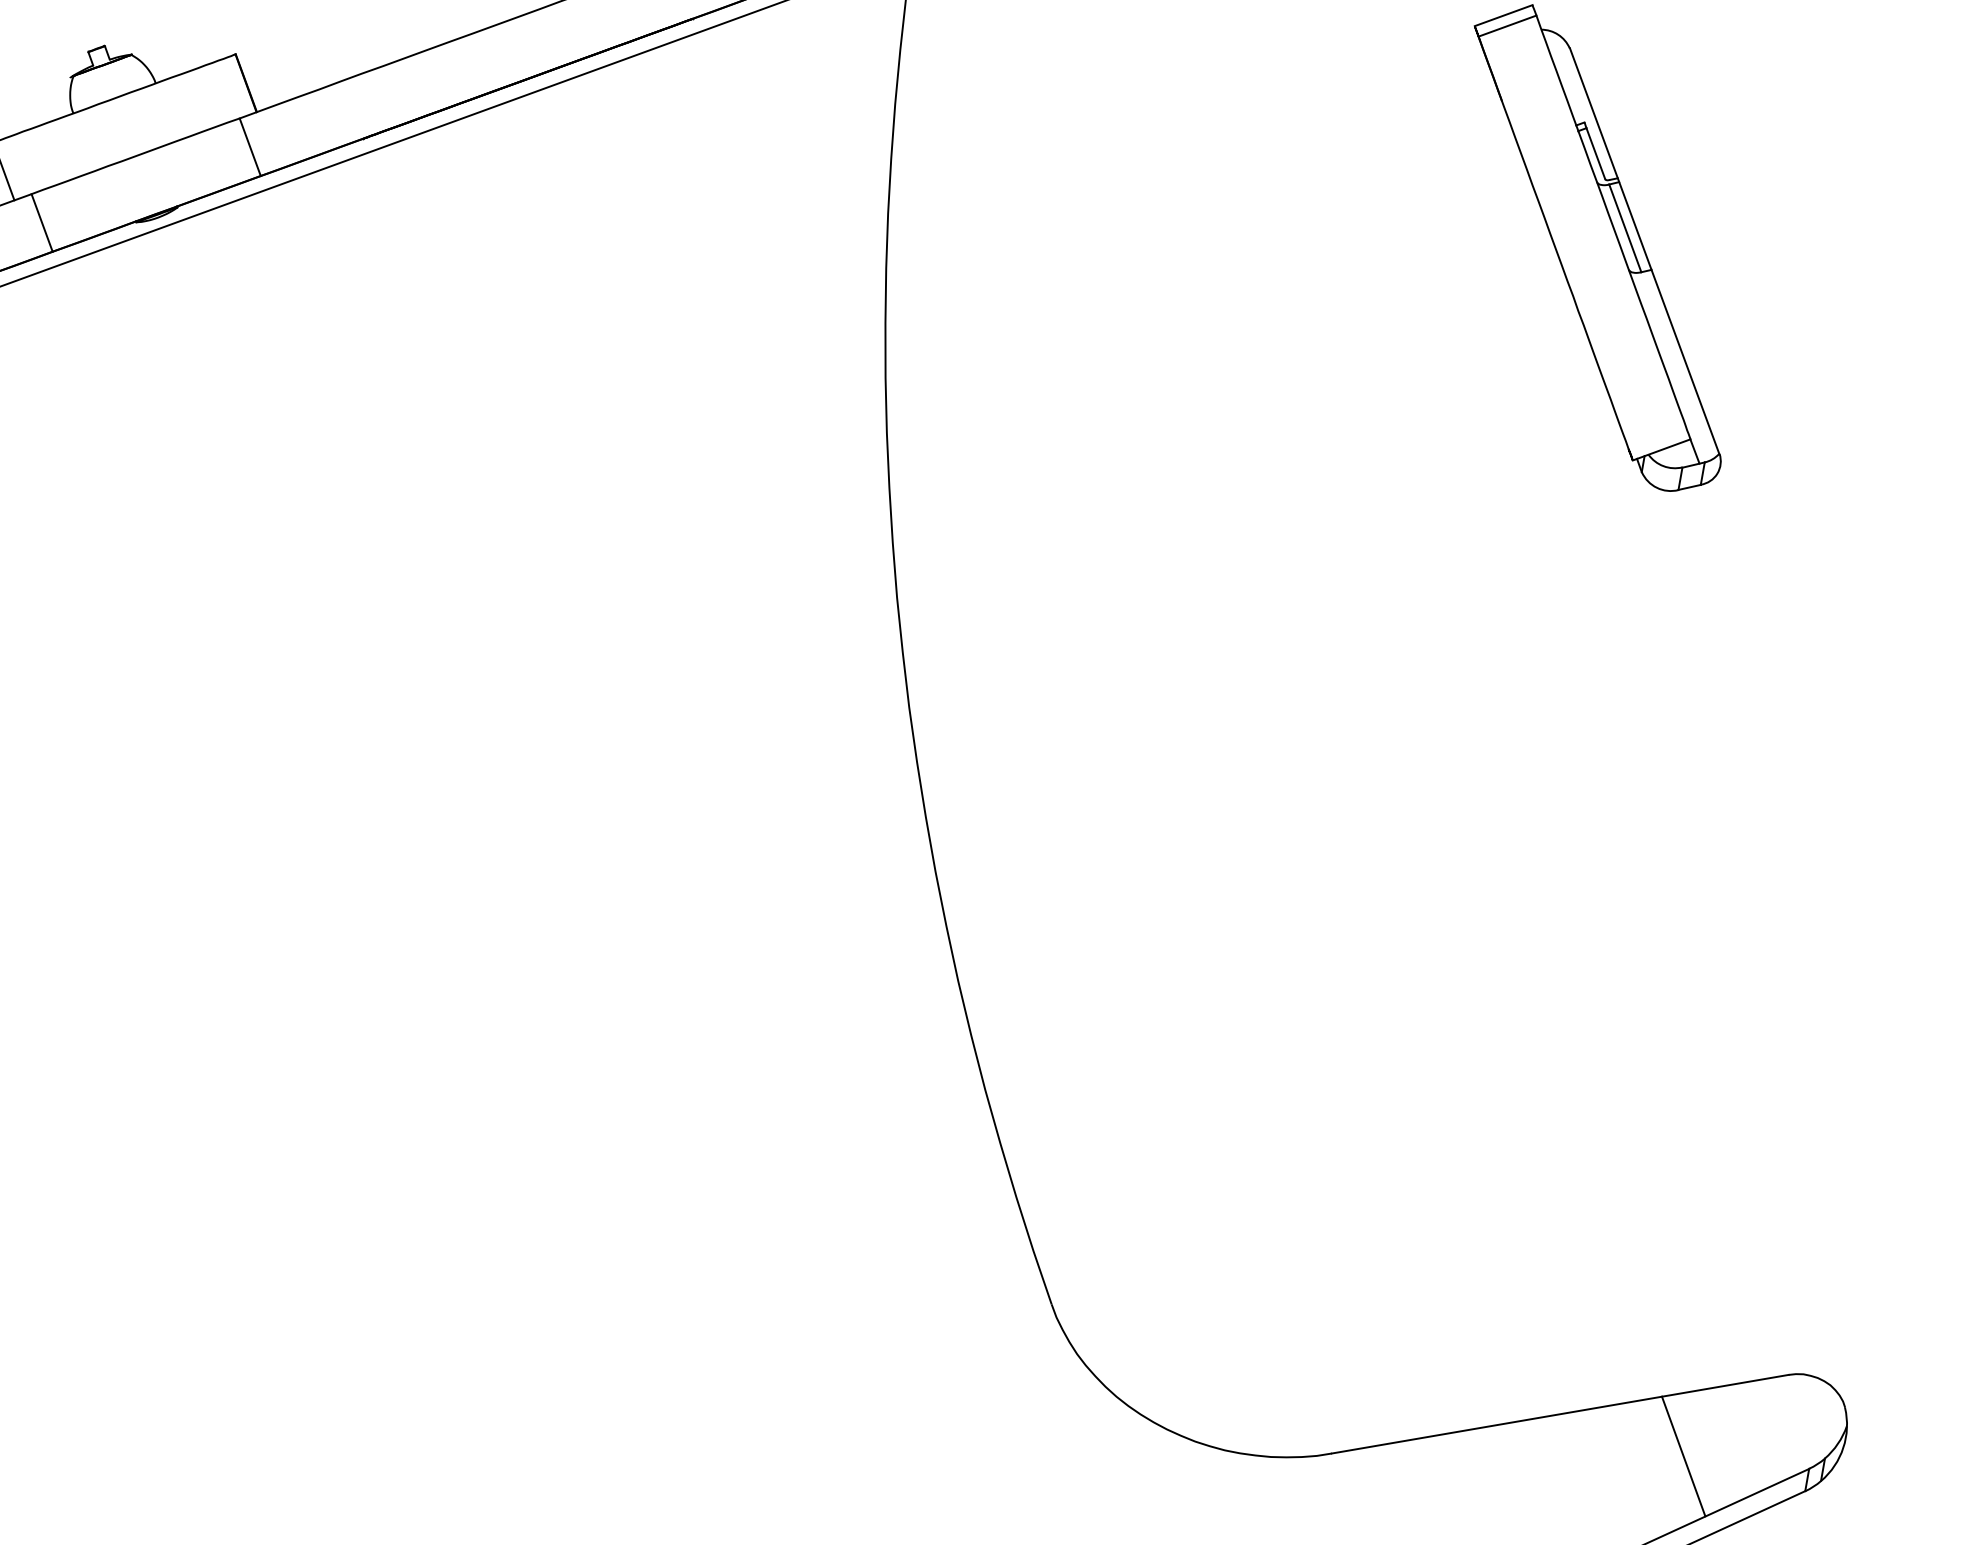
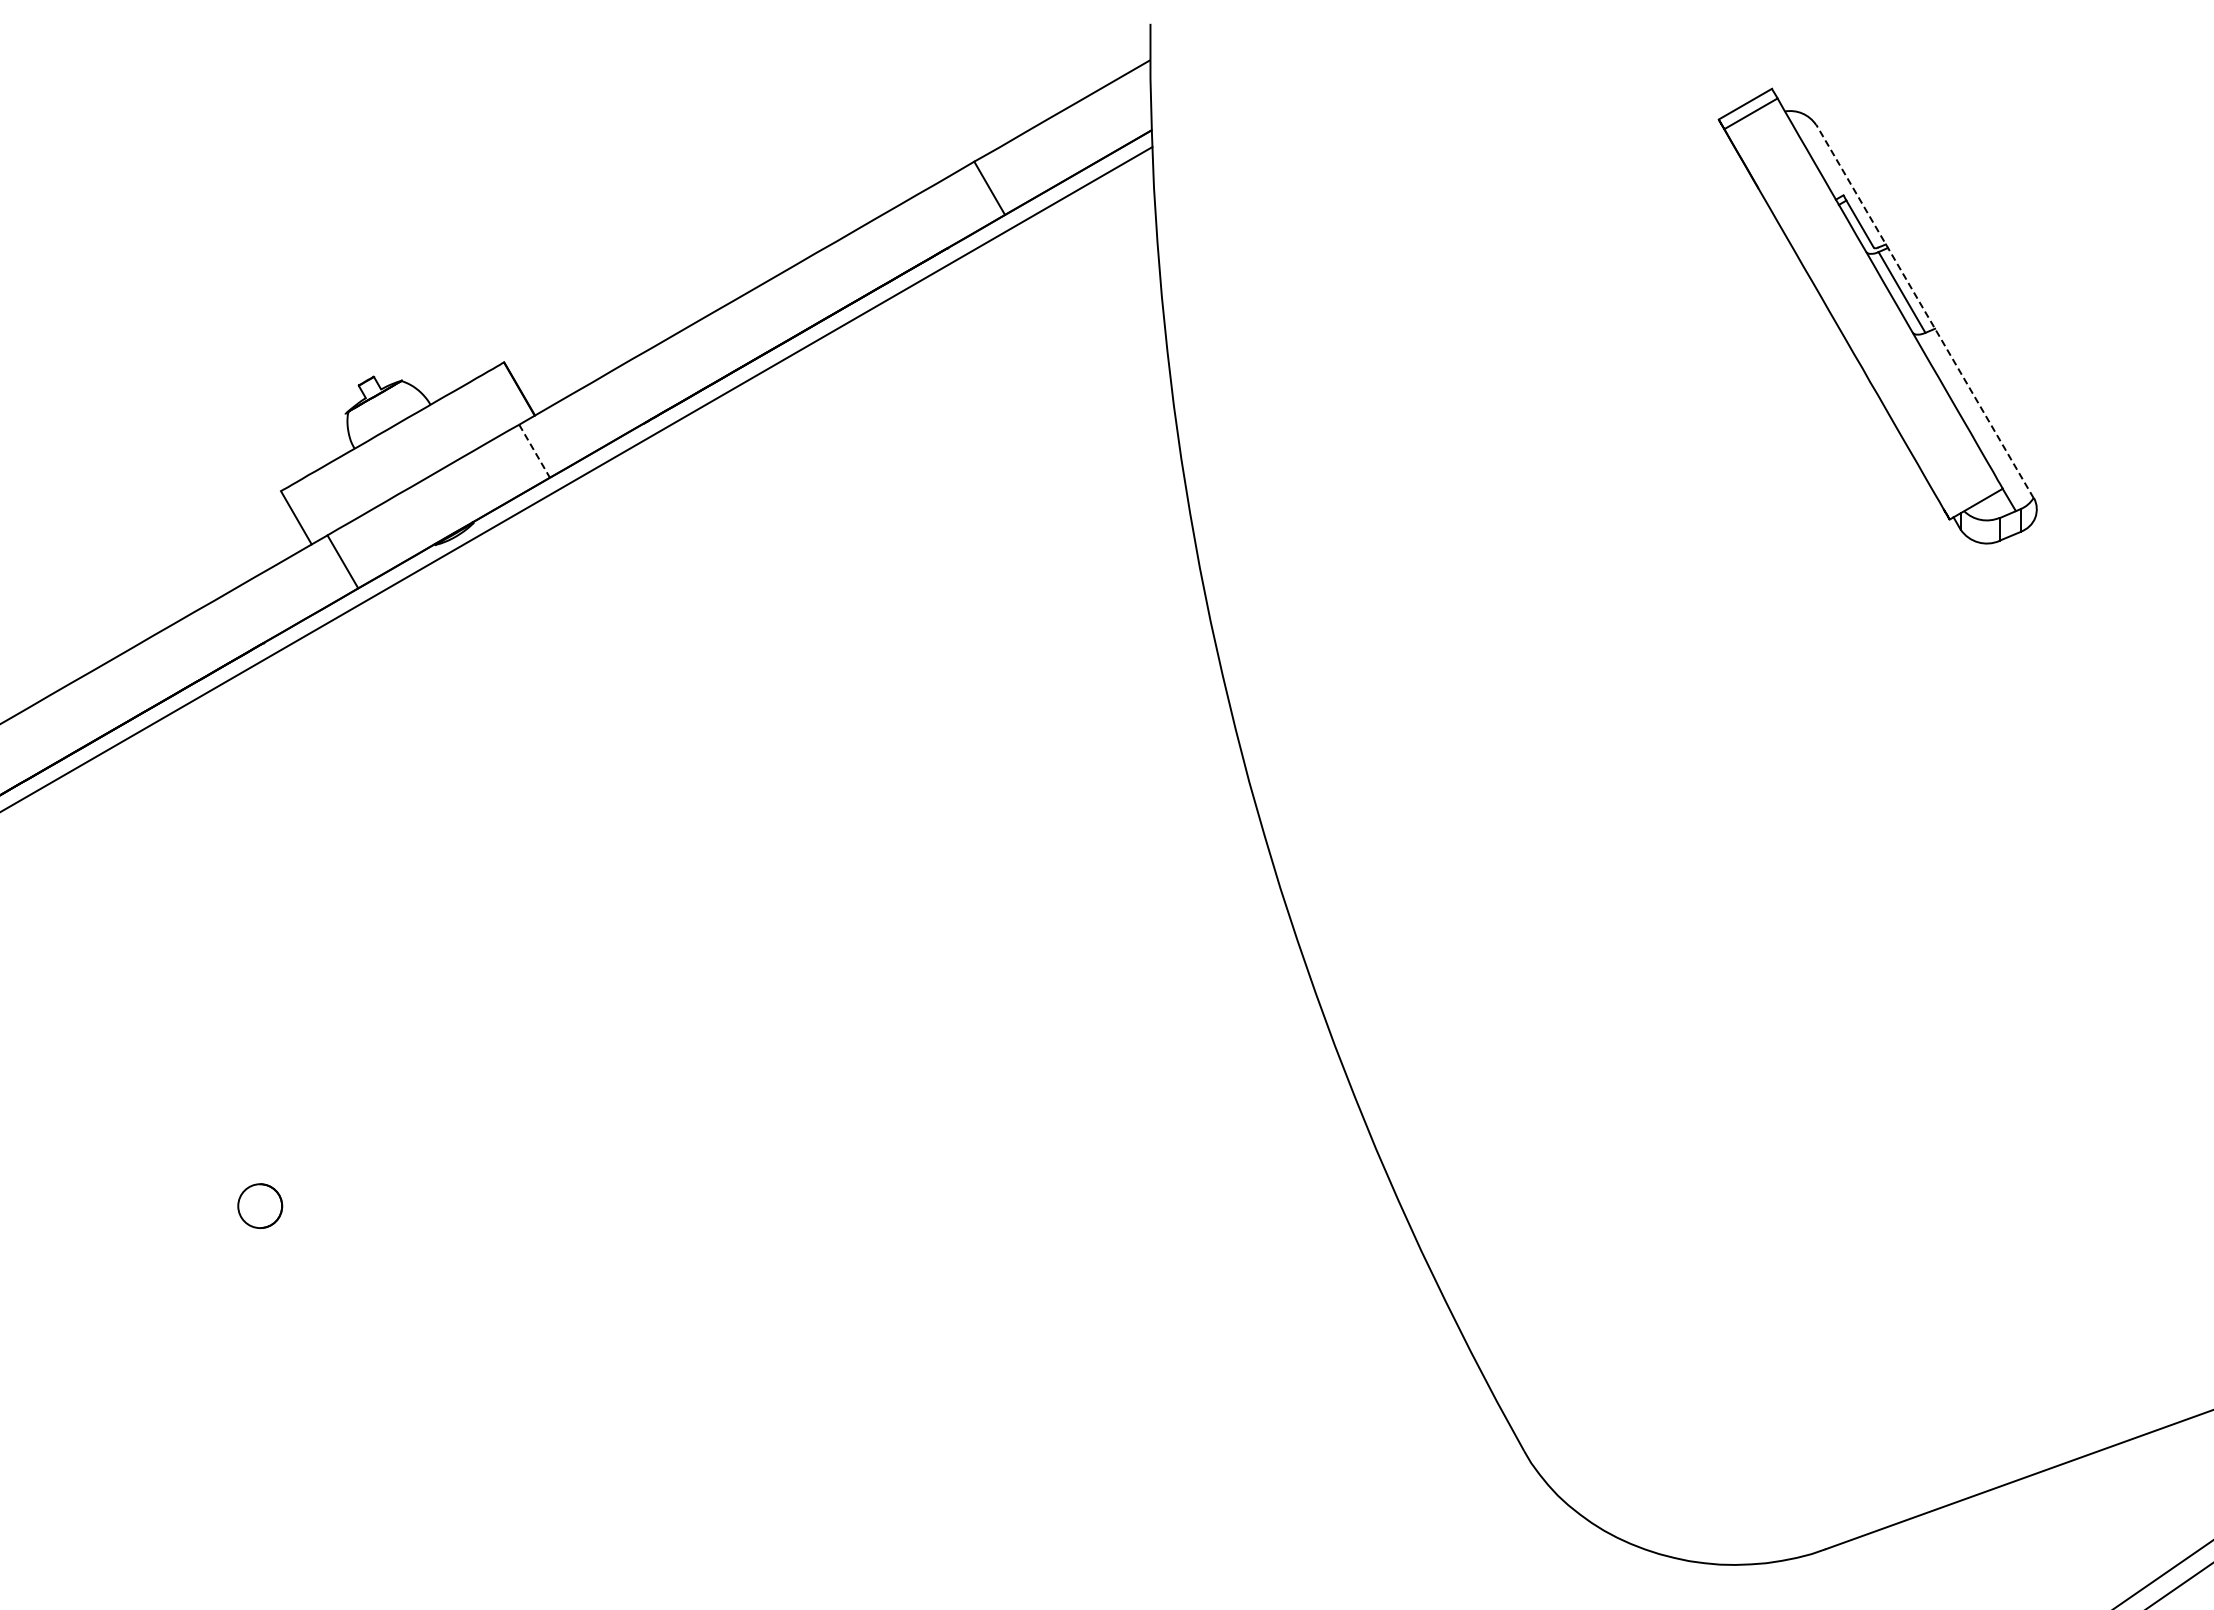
line: (250, 147) -> (534, 451), solid -> dashed
line: (1644, 251) -> (1924, 311), solid -> dashed
line: (1683, 1455) -> (2172, 1490), removed

